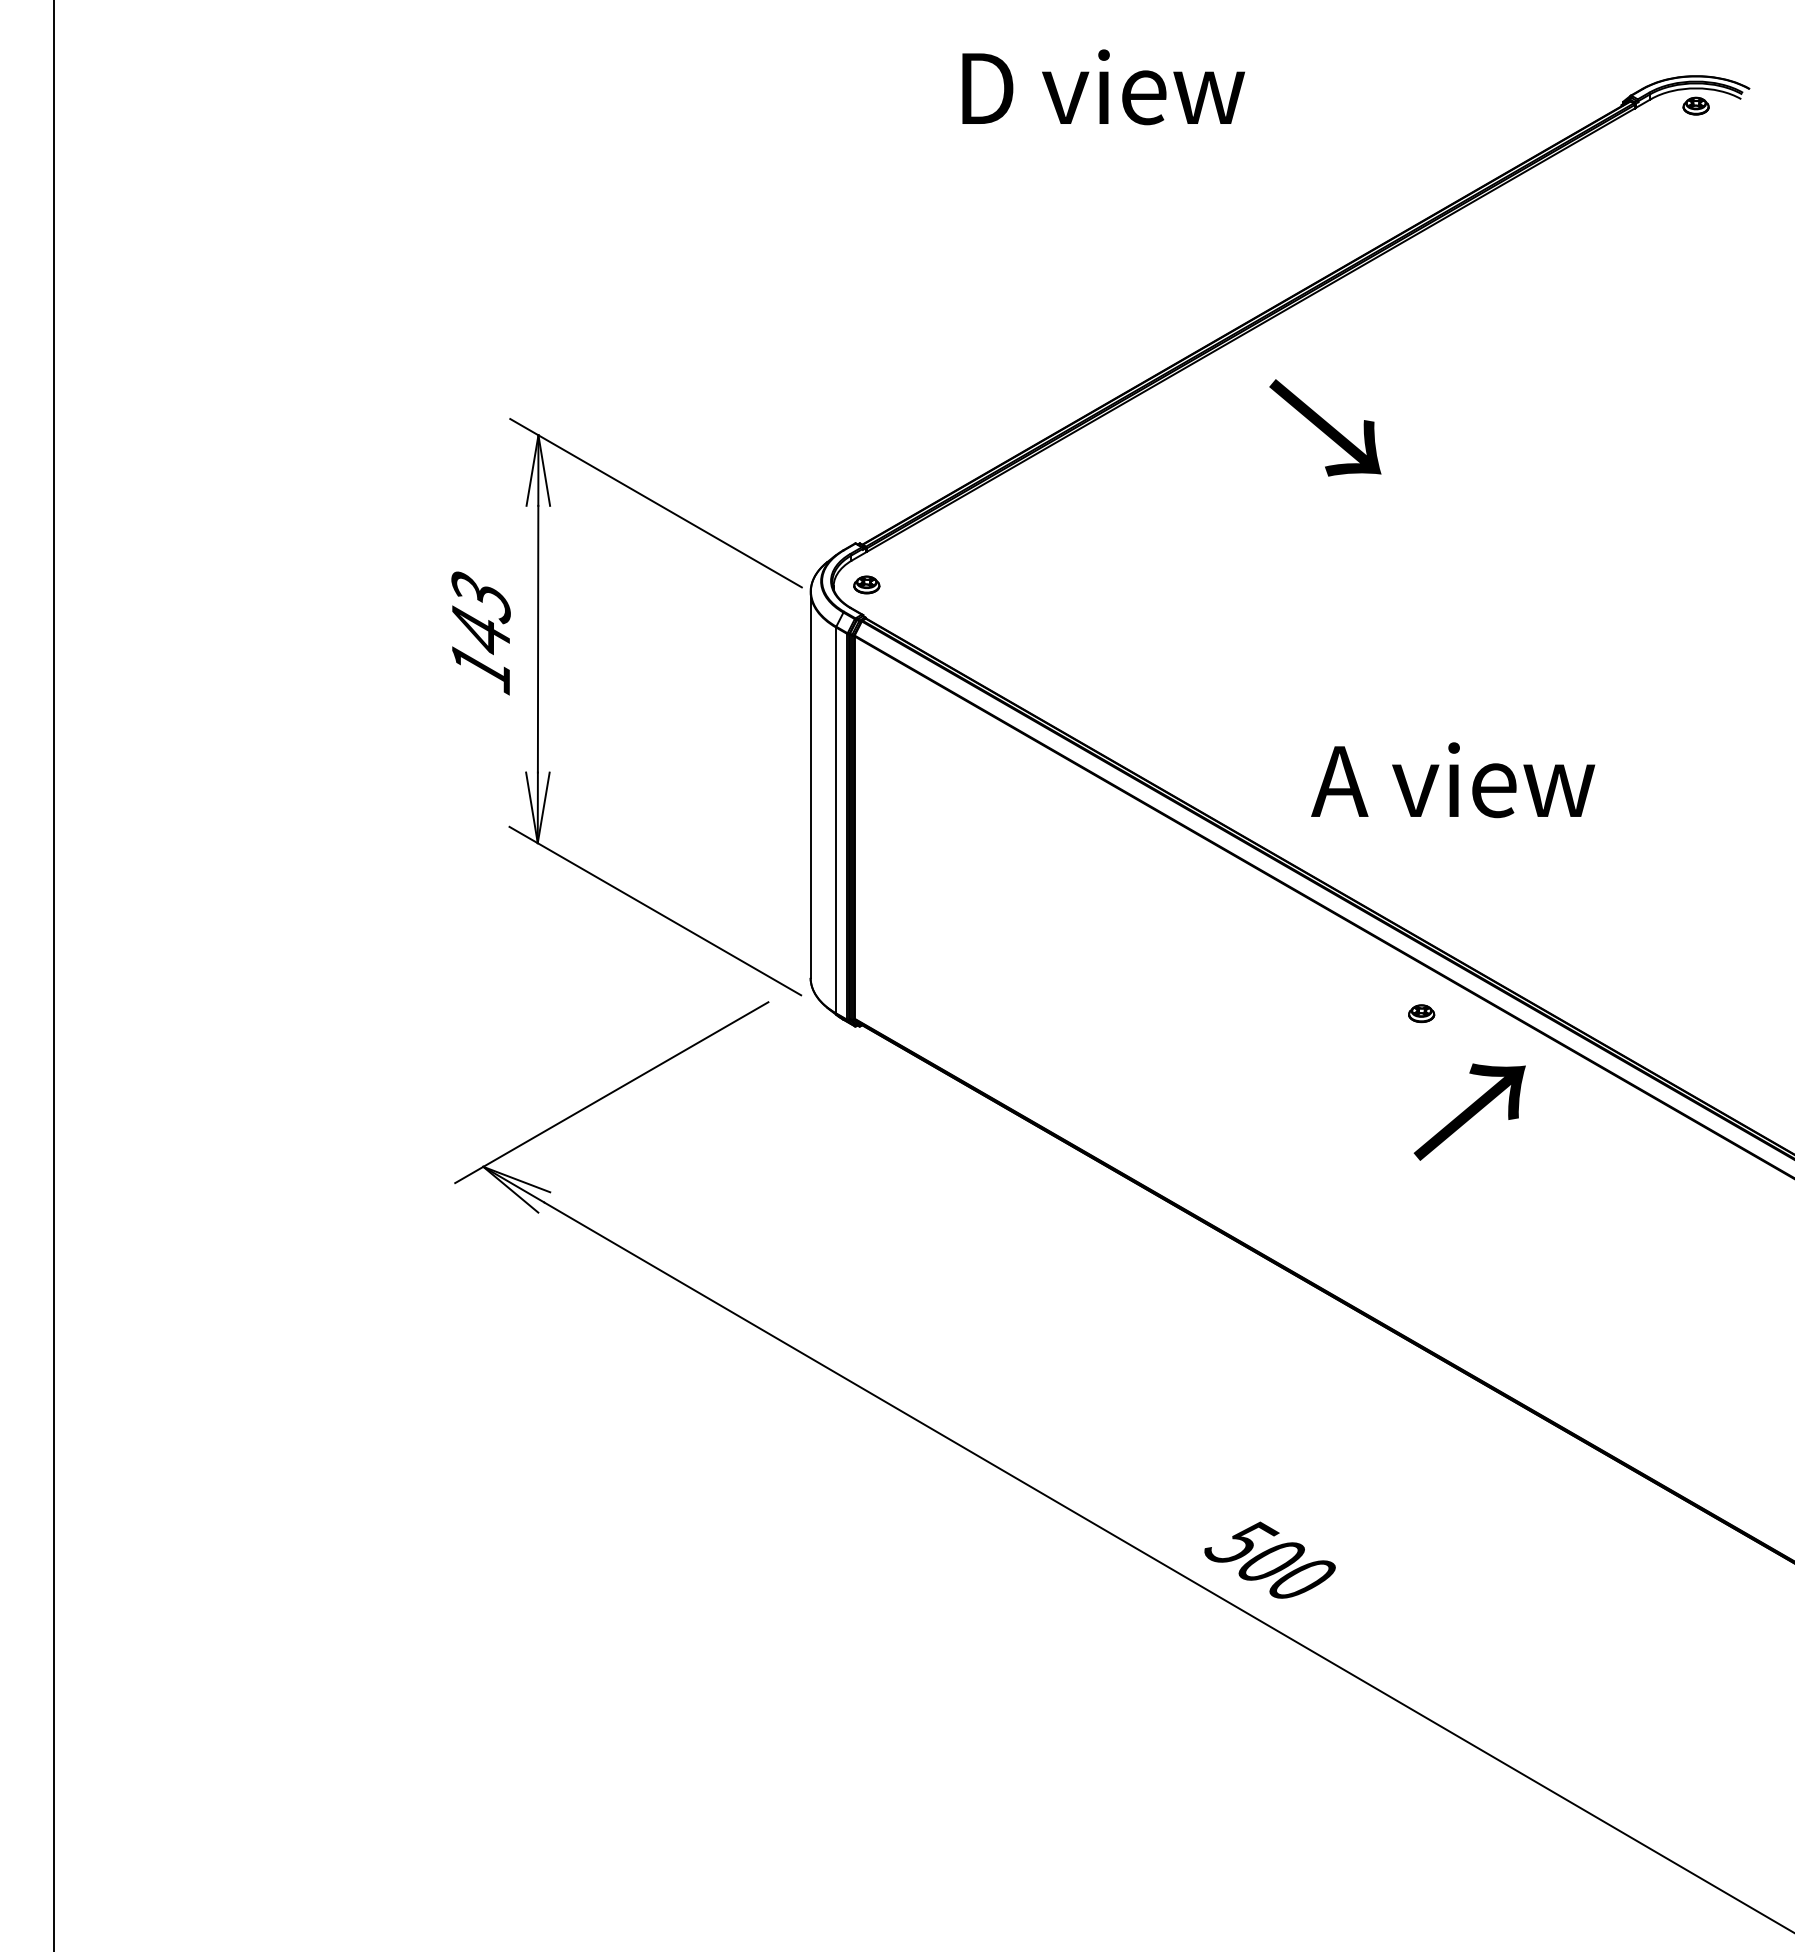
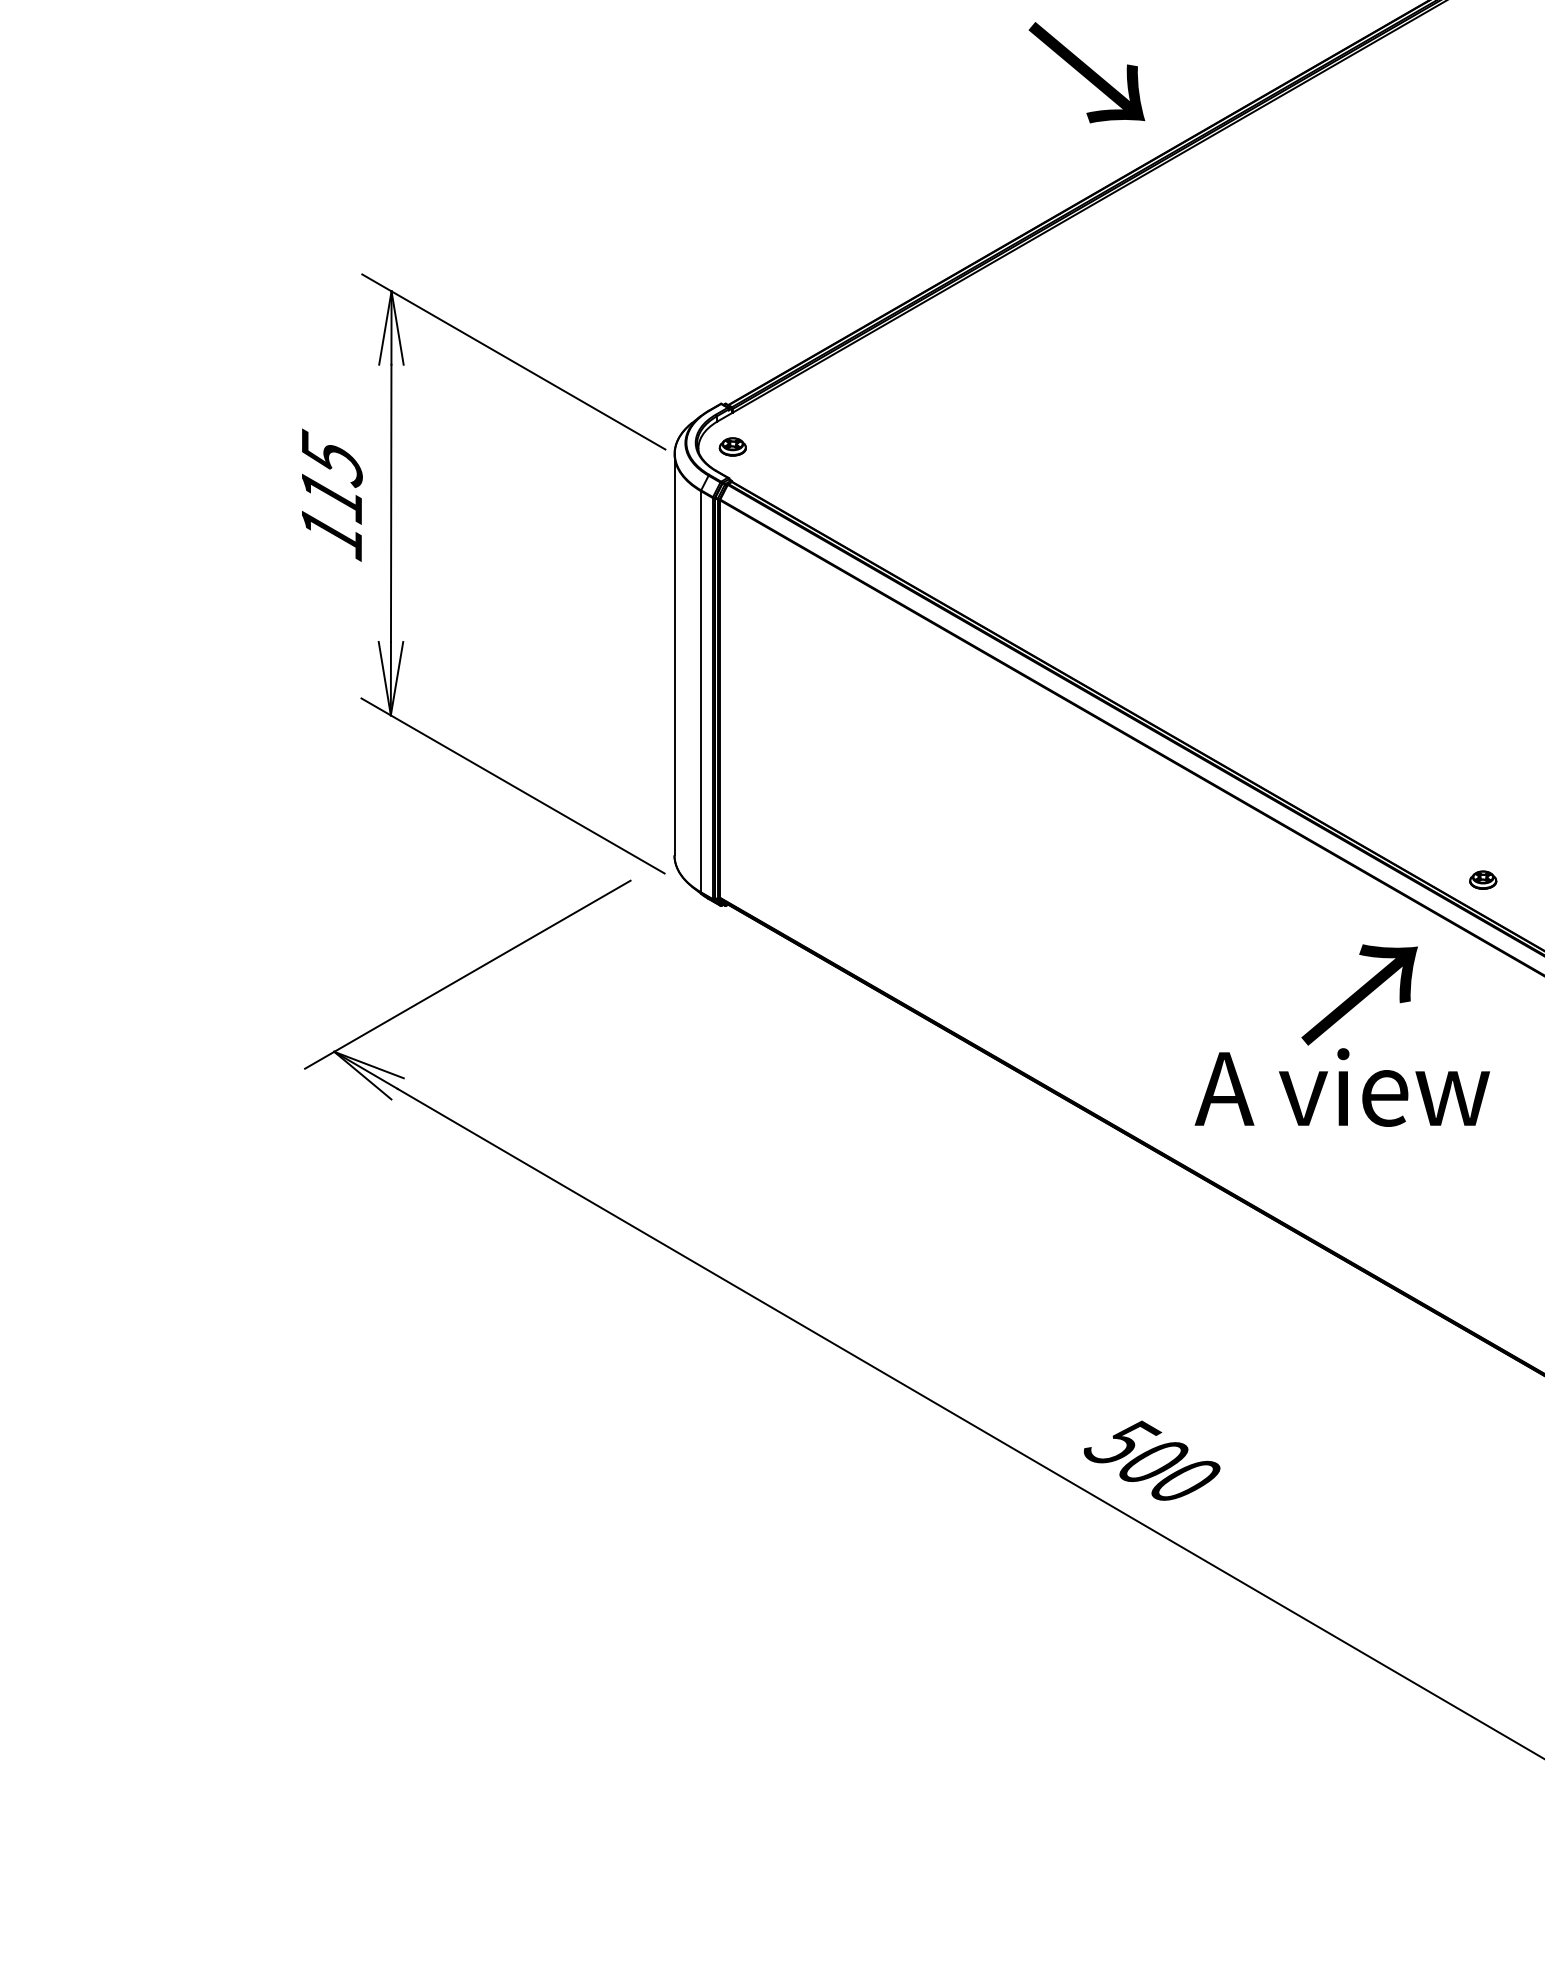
text: (1325, 427) -> (1087, 72), moved
text: (480, 613) -> (331, 476), 143 -> 115
text: (1453, 780) -> (1342, 1087), moved
part: (1421, 1013) -> (1483, 879), moved

